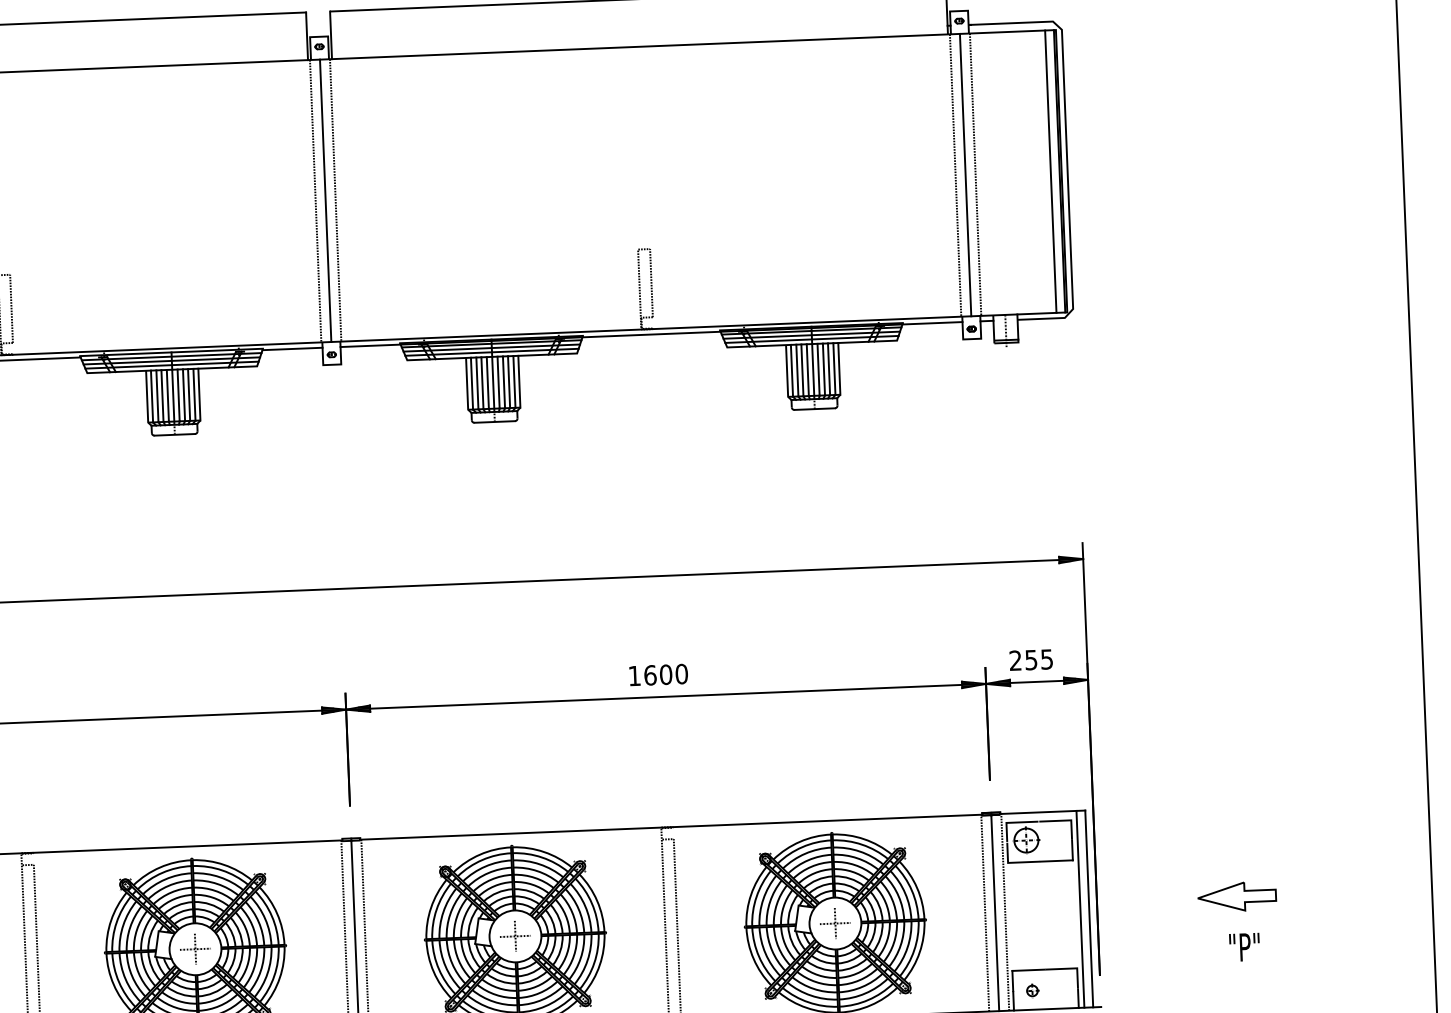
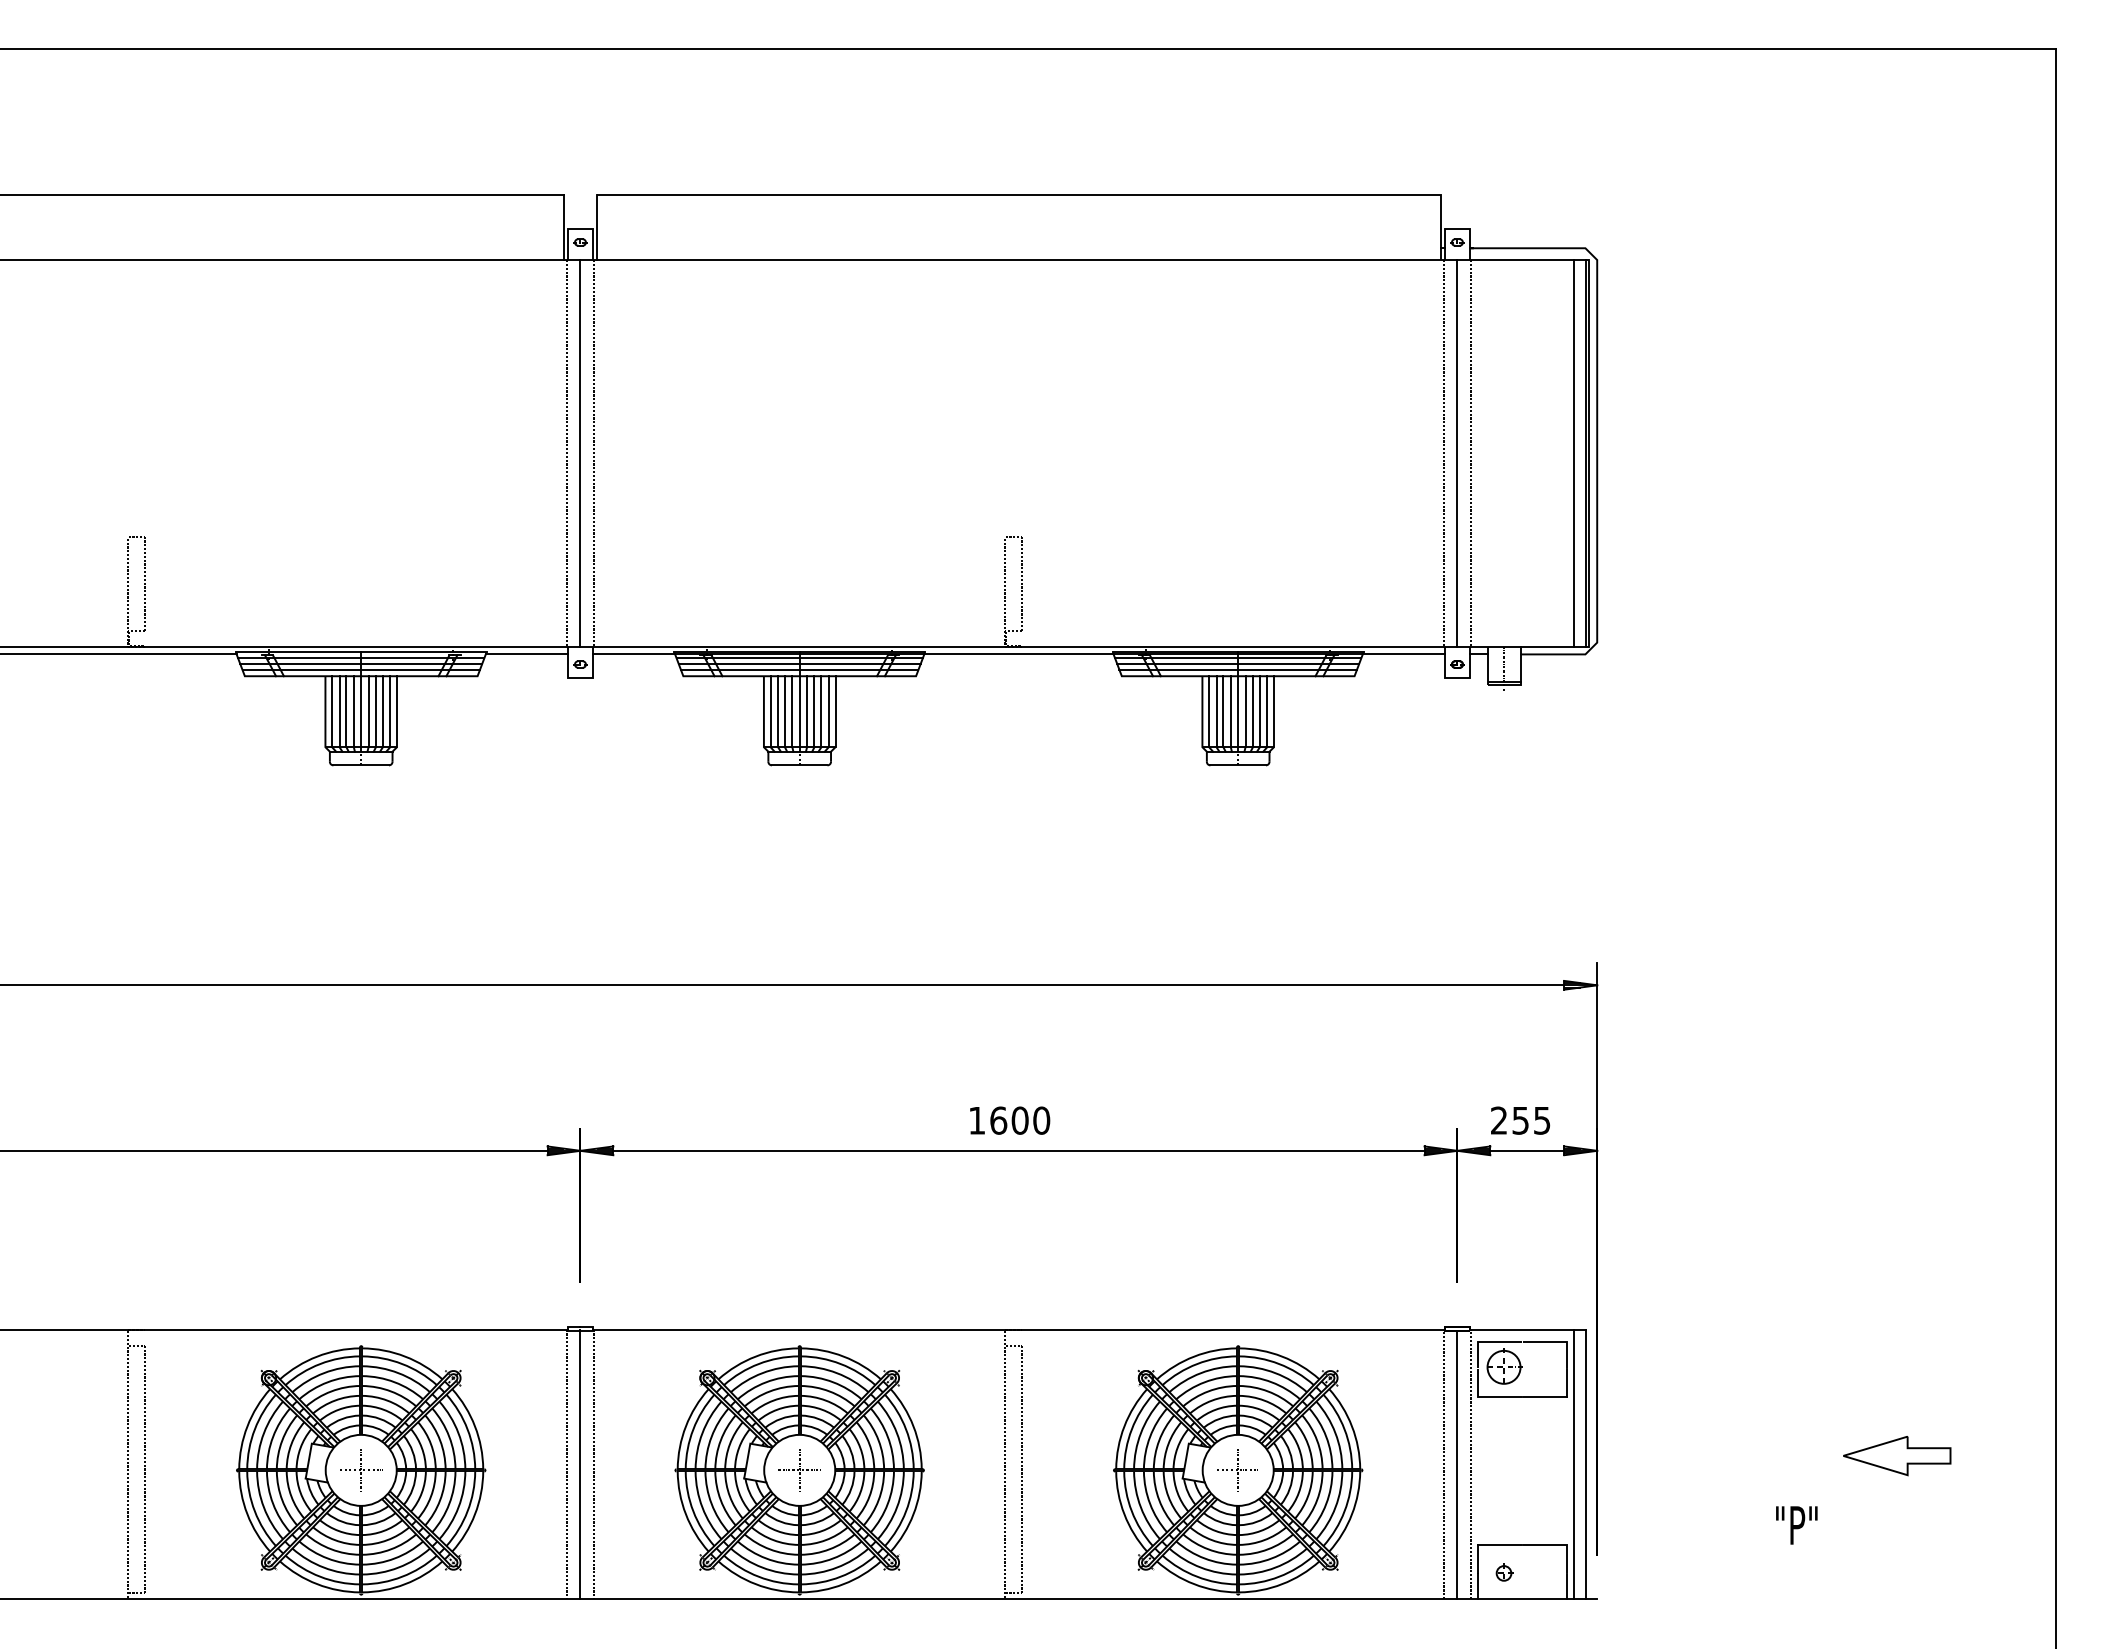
part: (1237, 897) -> (1897, 1456), moved

